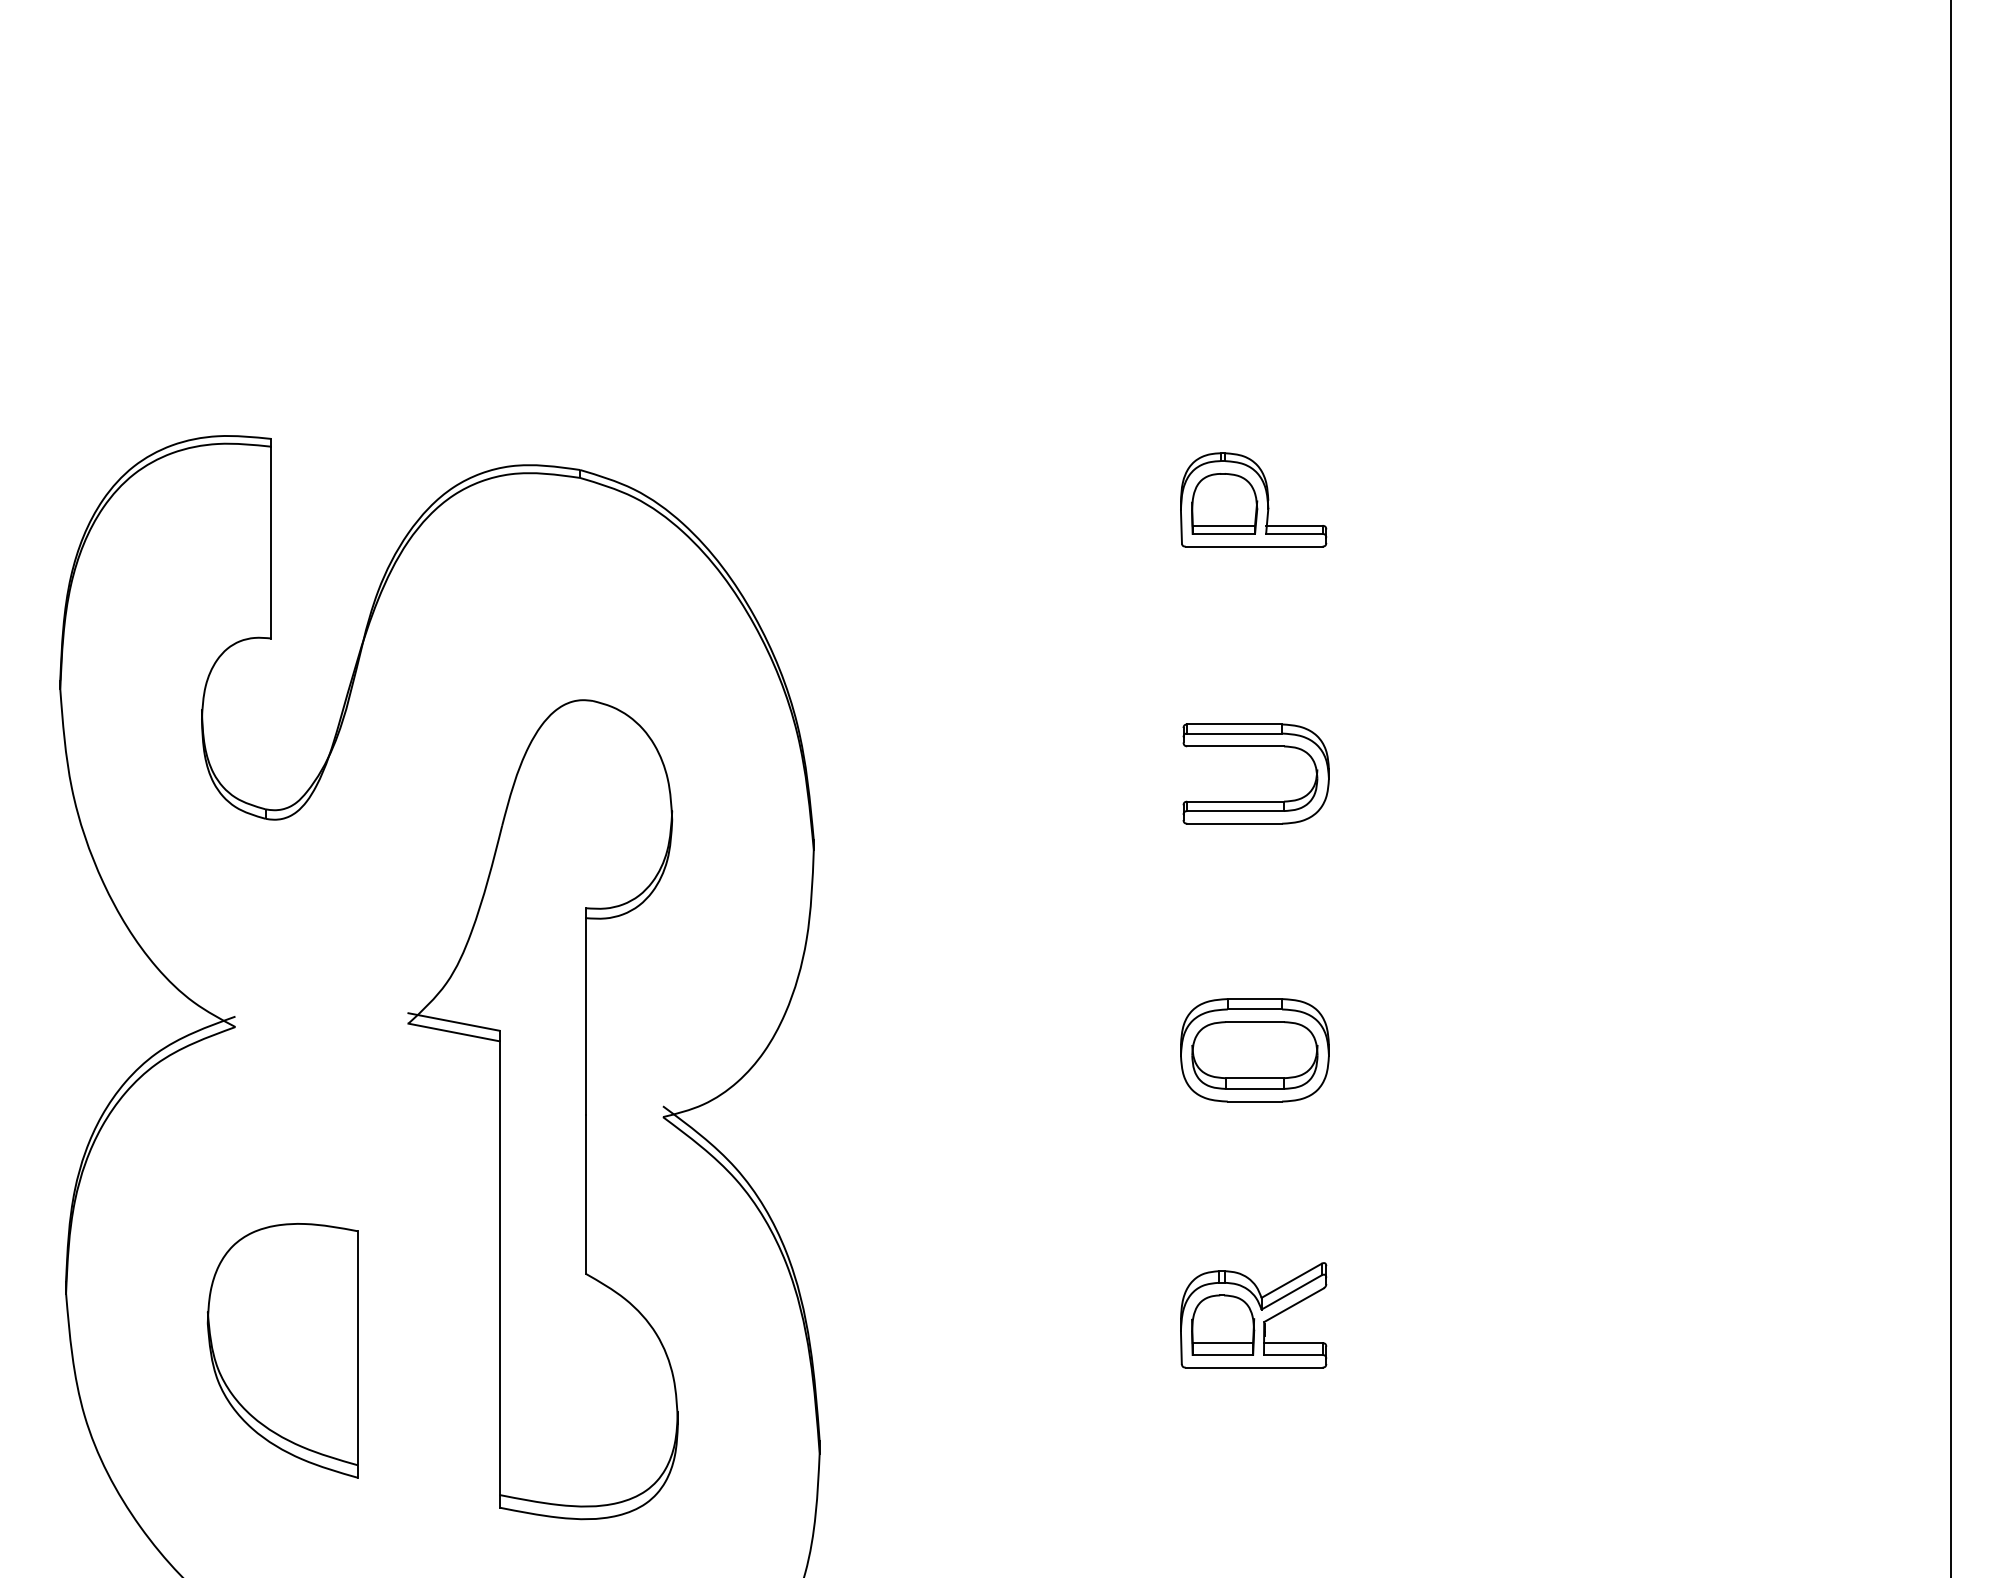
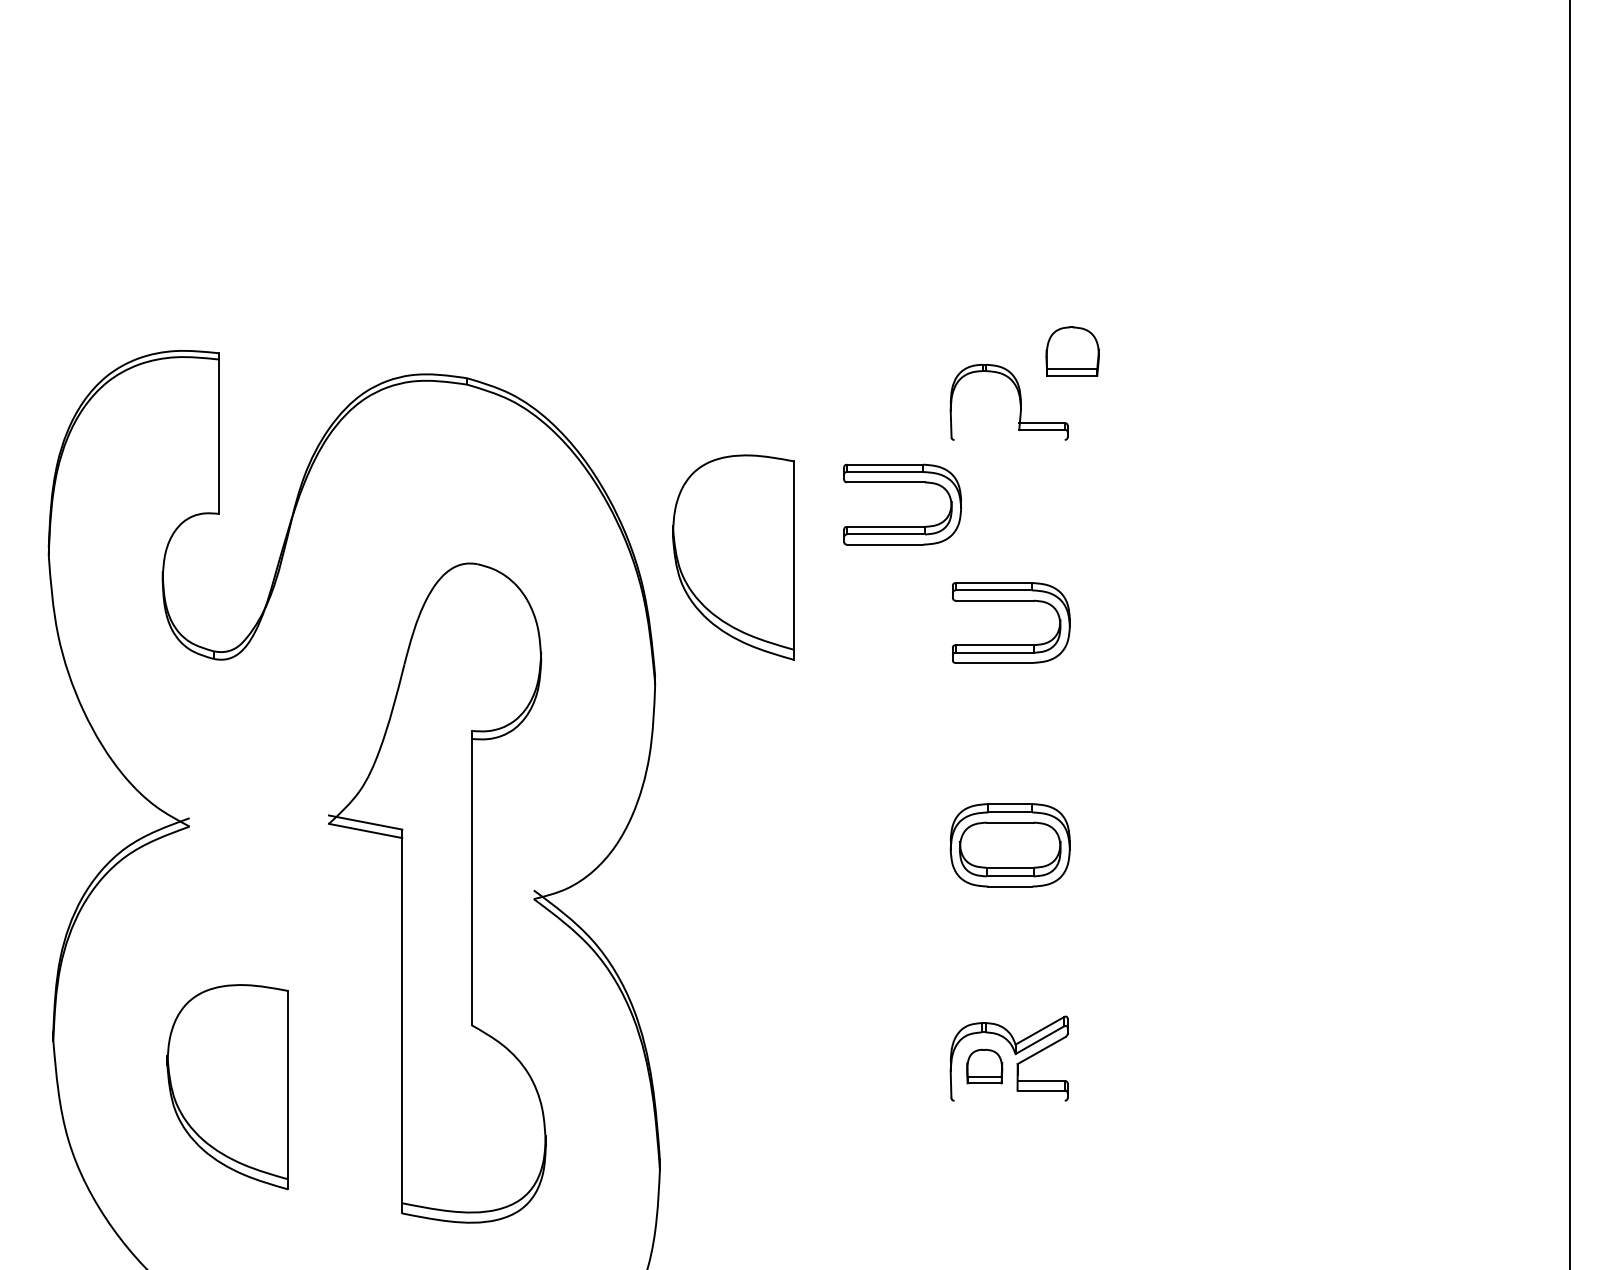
part: (1224, 503) -> (1072, 351), moved
line: (1253, 546) -> (1009, 439), removed
part: (1120, 599) -> (902, 482), added
part: (910, 692) -> (733, 557), added
part: (1223, 1324) -> (984, 1066), size x0.7
line: (1253, 1367) -> (1009, 1100), removed

